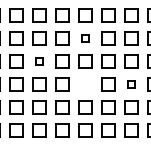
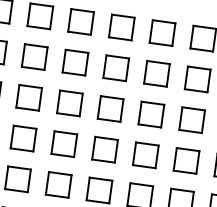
part: (85, 38) -> (116, 68), size x1.67
part: (39, 61) -> (29, 97), size x1.67
part: (85, 84) -> (105, 149), added
part: (131, 84) -> (186, 160), size x1.67

